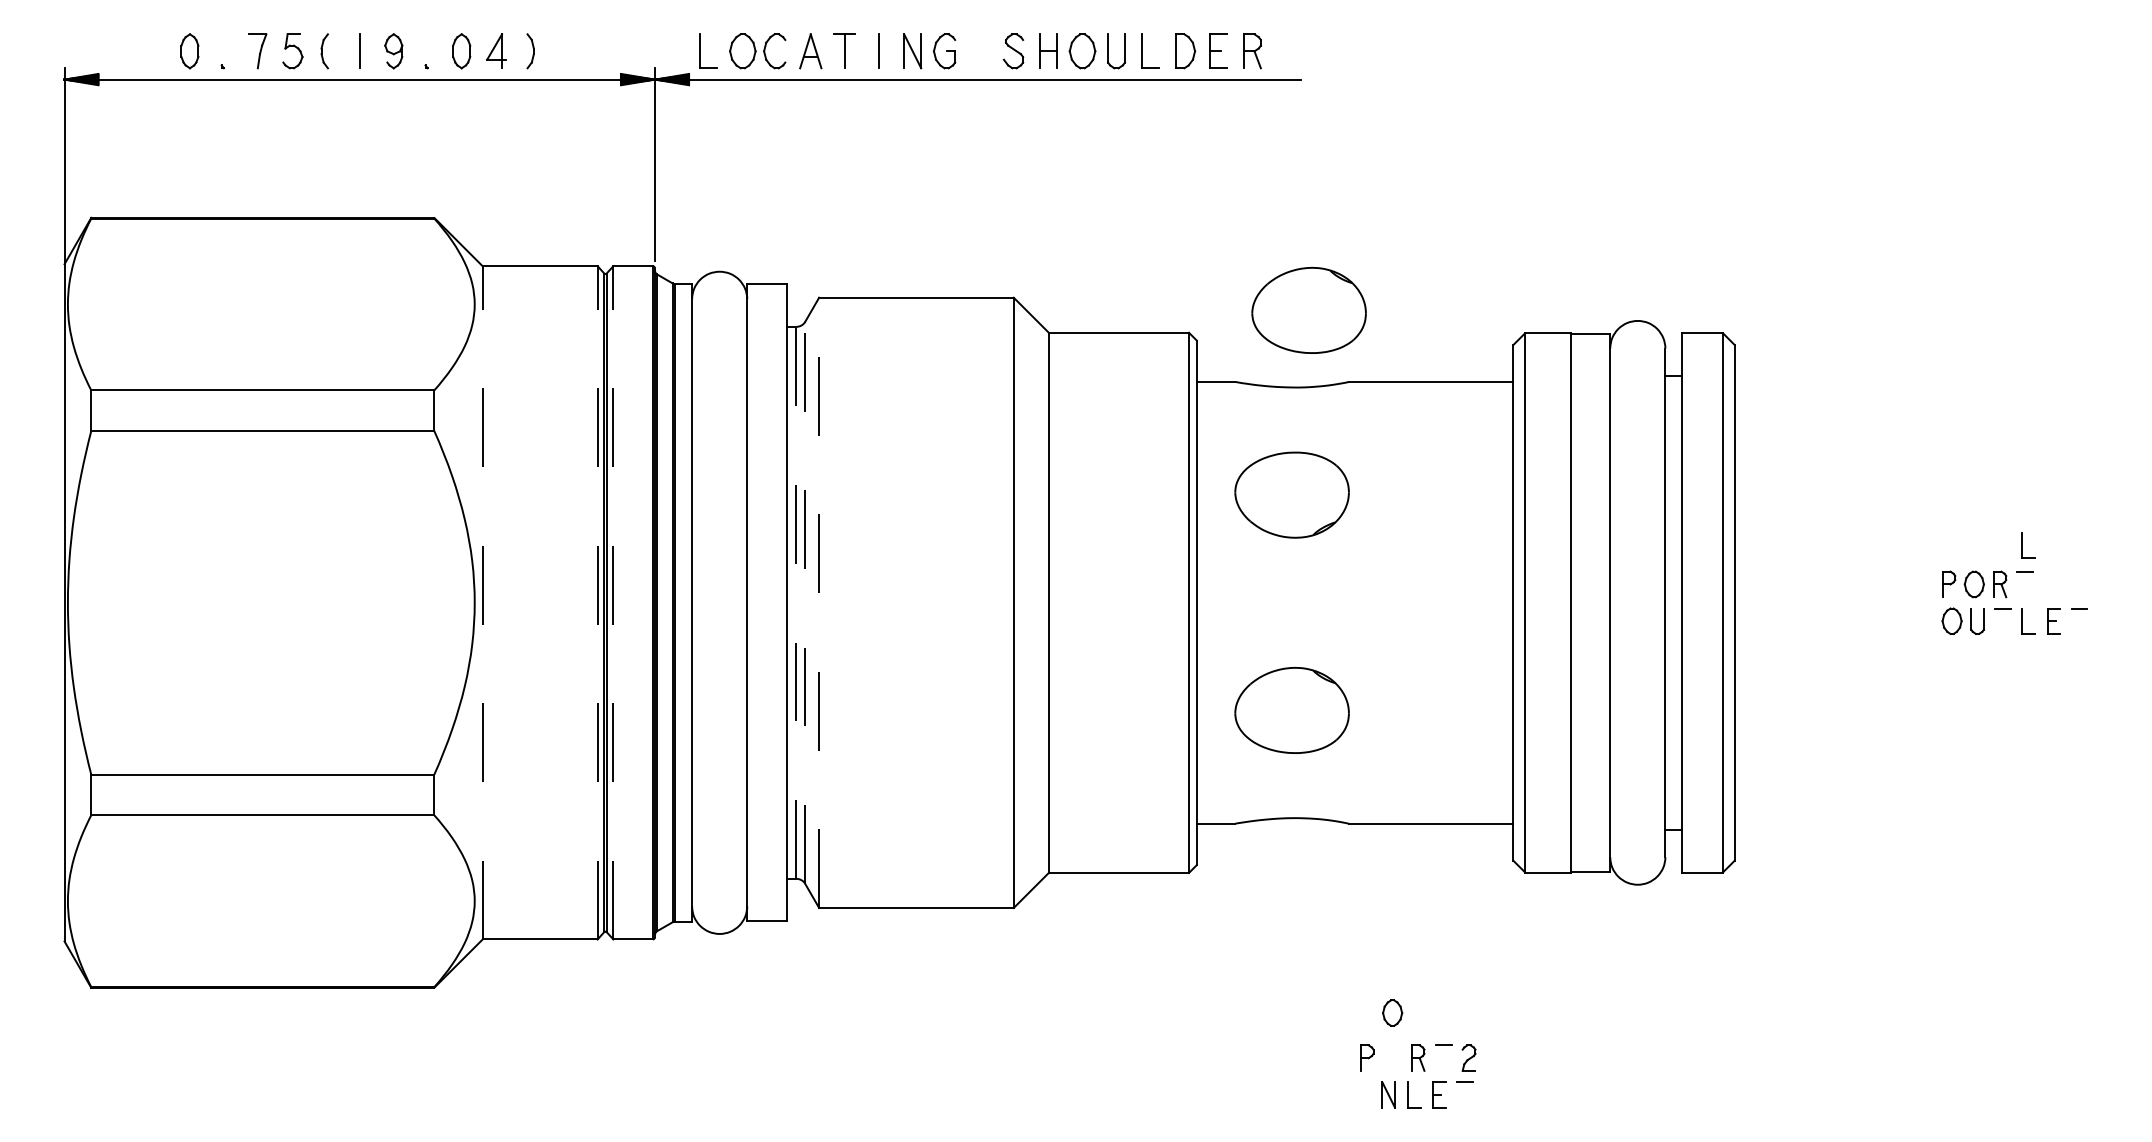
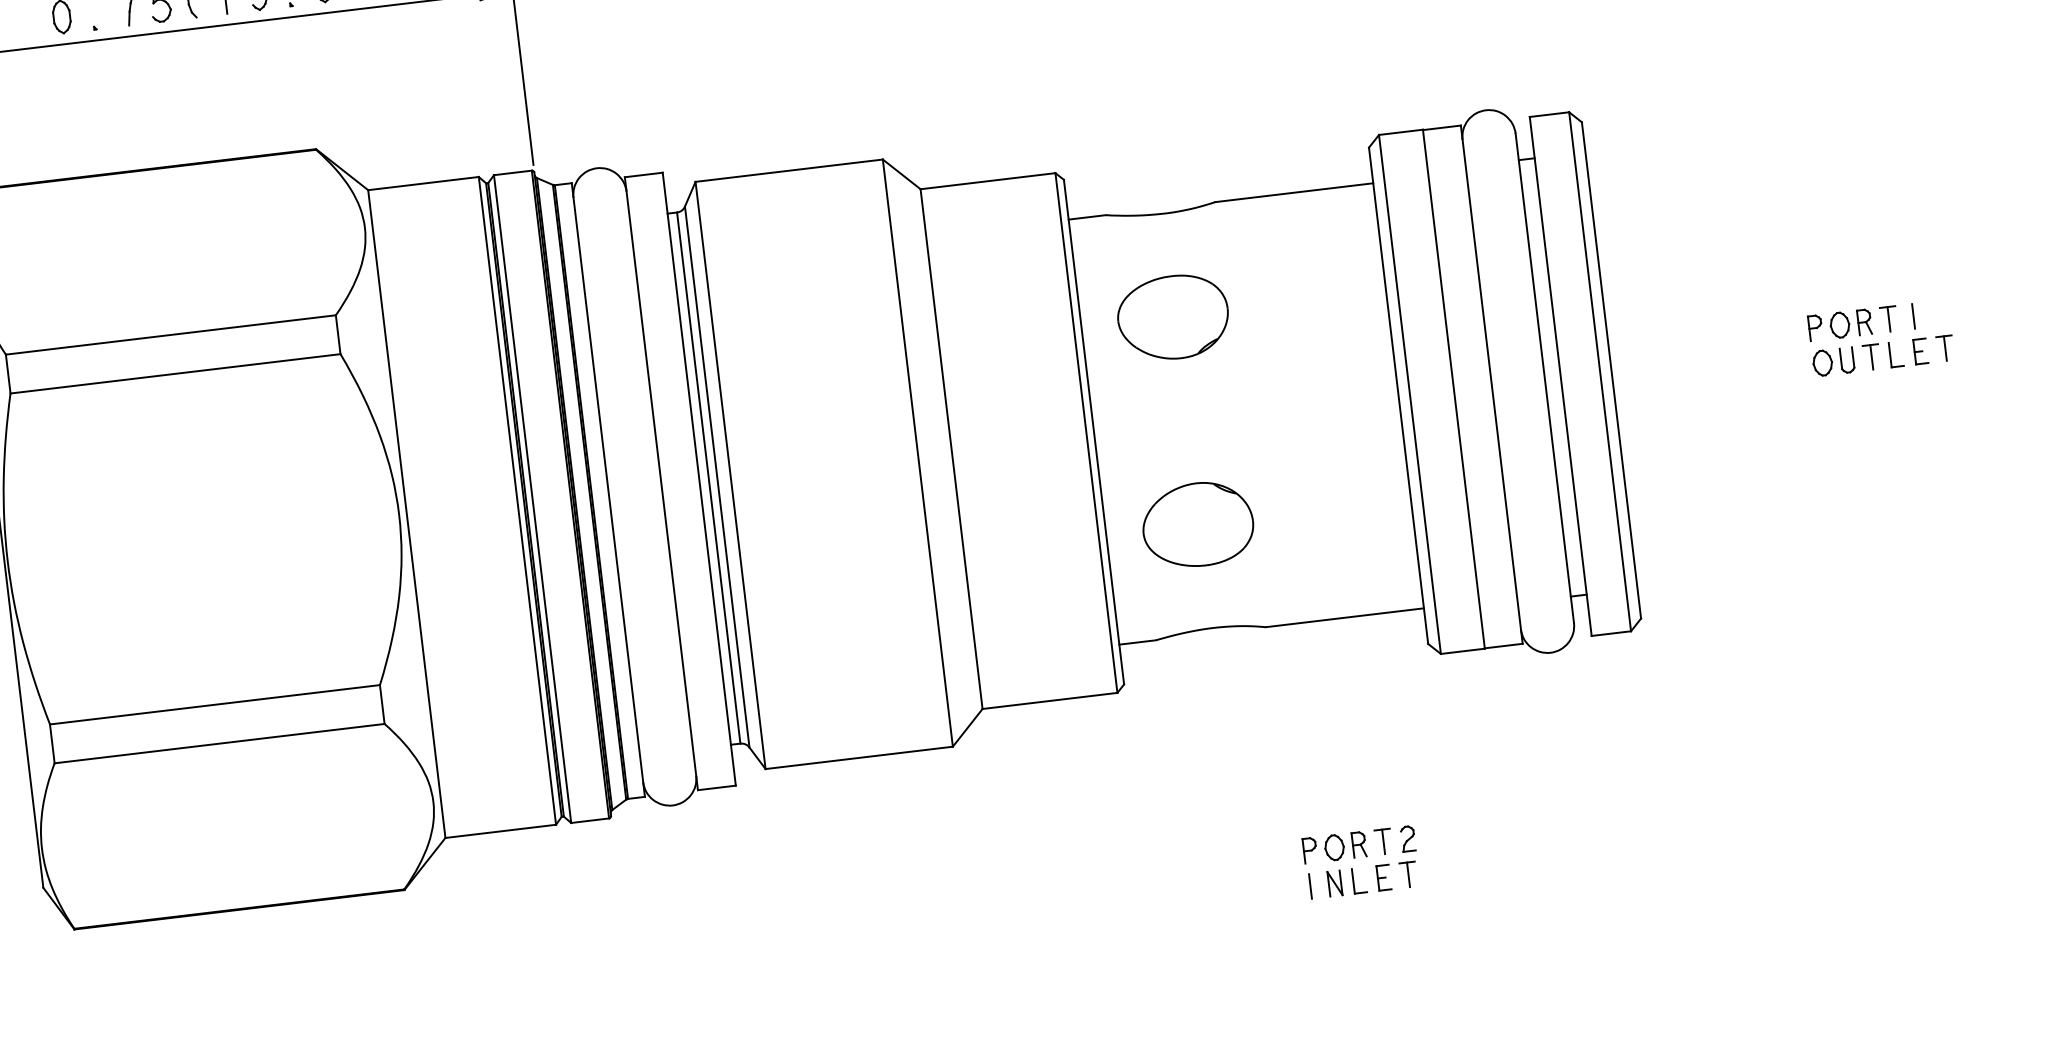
part: (1308, 309) -> (1167, 137), removed
part: (2028, 545) -> (1887, 281), removed
line: (2025, 584) -> (1889, 319), added
line: (2050, 584) -> (1913, 316), added
line: (482, 602) -> (406, 513), dashed -> solid
line: (597, 602) -> (517, 500), dashed -> solid
line: (613, 602) -> (532, 498), dashed -> solid
line: (796, 602) -> (708, 477), dashed -> solid
line: (805, 602) -> (717, 476), dashed -> solid
line: (819, 602) -> (730, 475), dashed -> solid
line: (2003, 620) -> (1872, 356), added
line: (2079, 620) -> (1945, 347), added
part: (1392, 1012) -> (1334, 847), moved
line: (1443, 1057) -> (1383, 841), added
line: (1363, 1094) -> (1310, 886), added
line: (1465, 1094) -> (1408, 874), added

